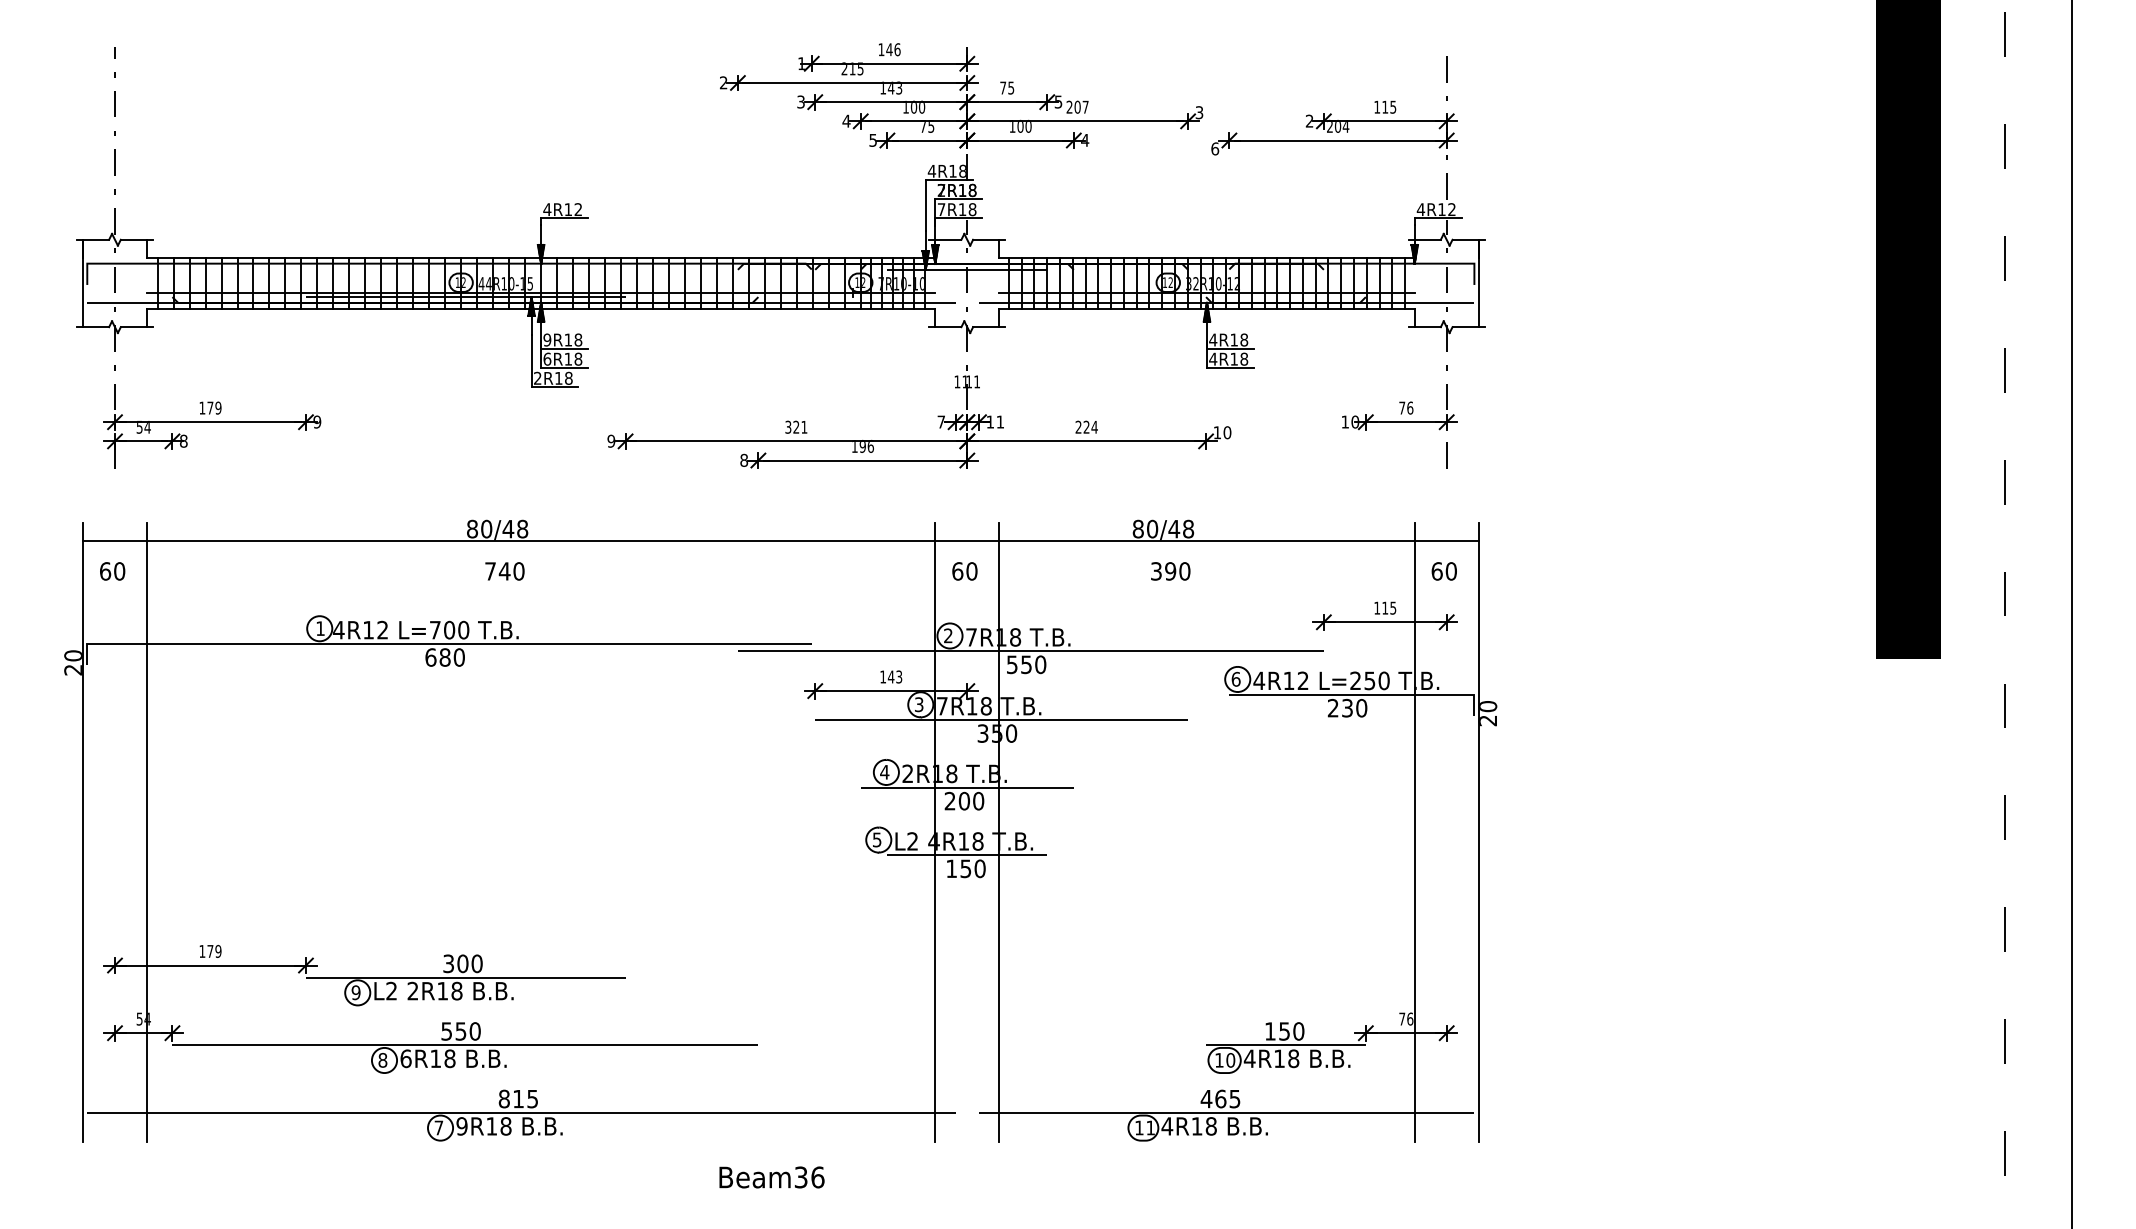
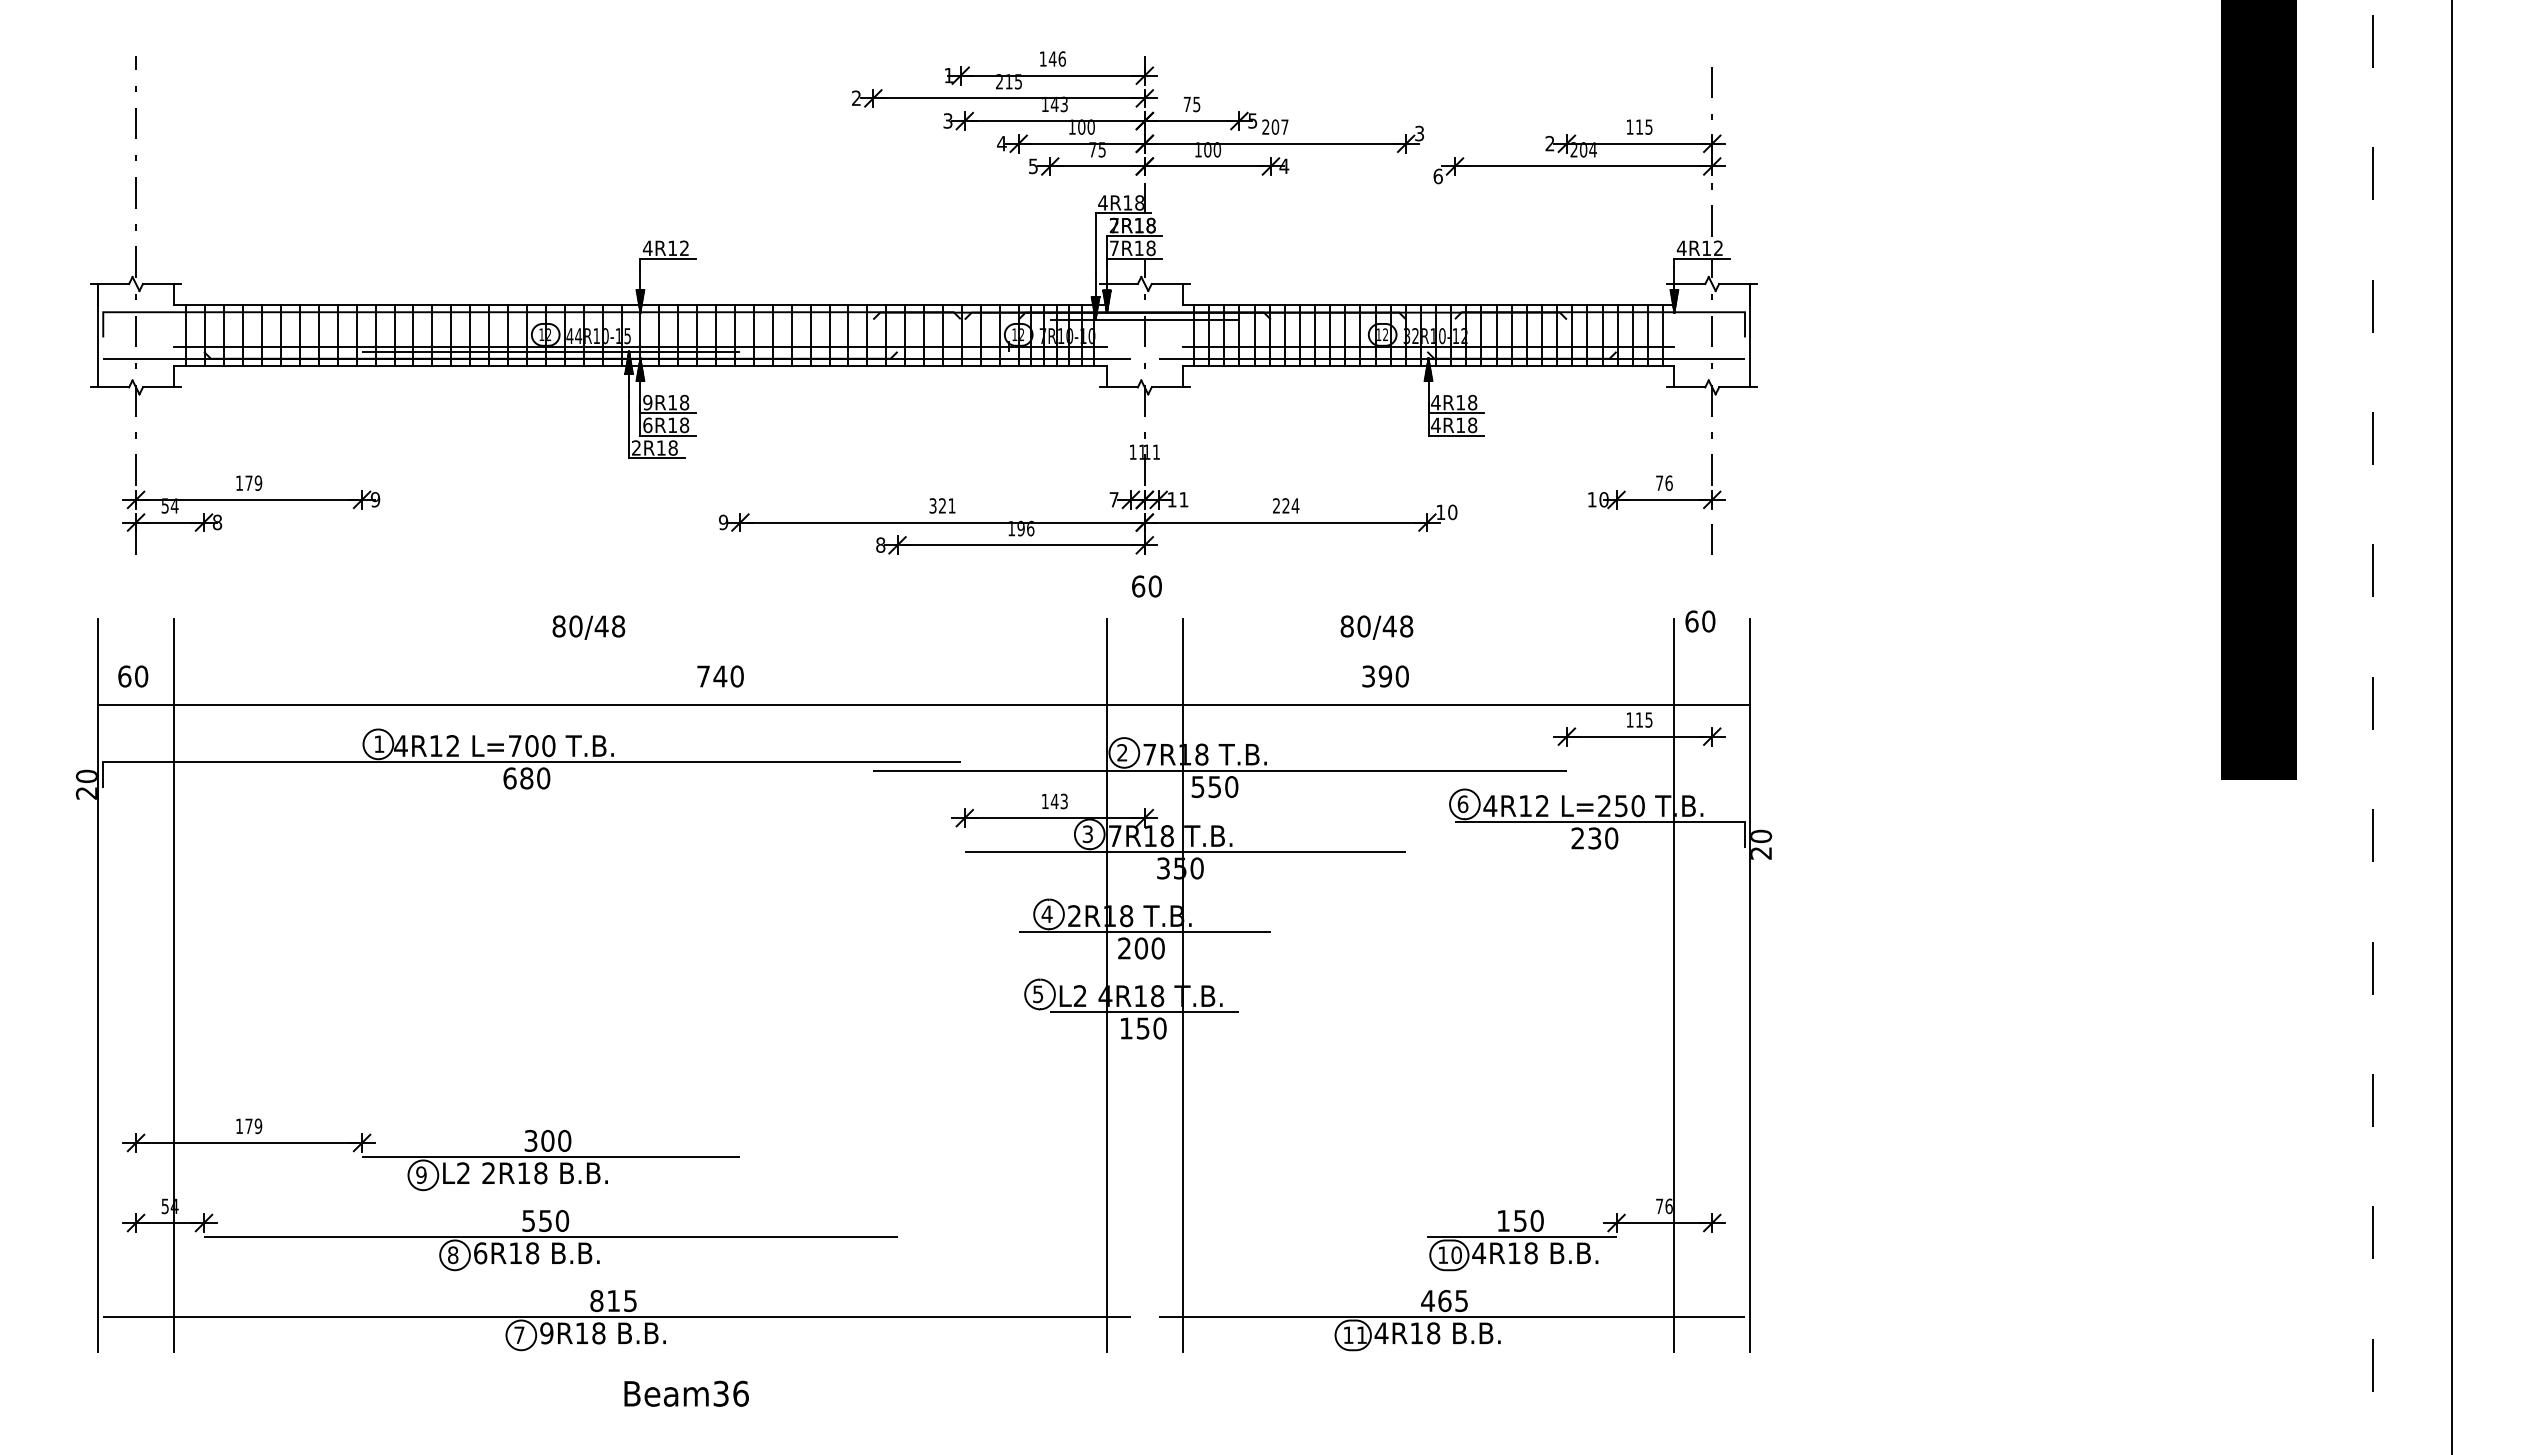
line: (781, 540) -> (924, 704), moved
text: (504, 571) -> (720, 676), moved
text: (964, 571) -> (1146, 586), moved
text: (1444, 571) -> (1700, 621), moved
text: (771, 1177) -> (686, 1393), moved

